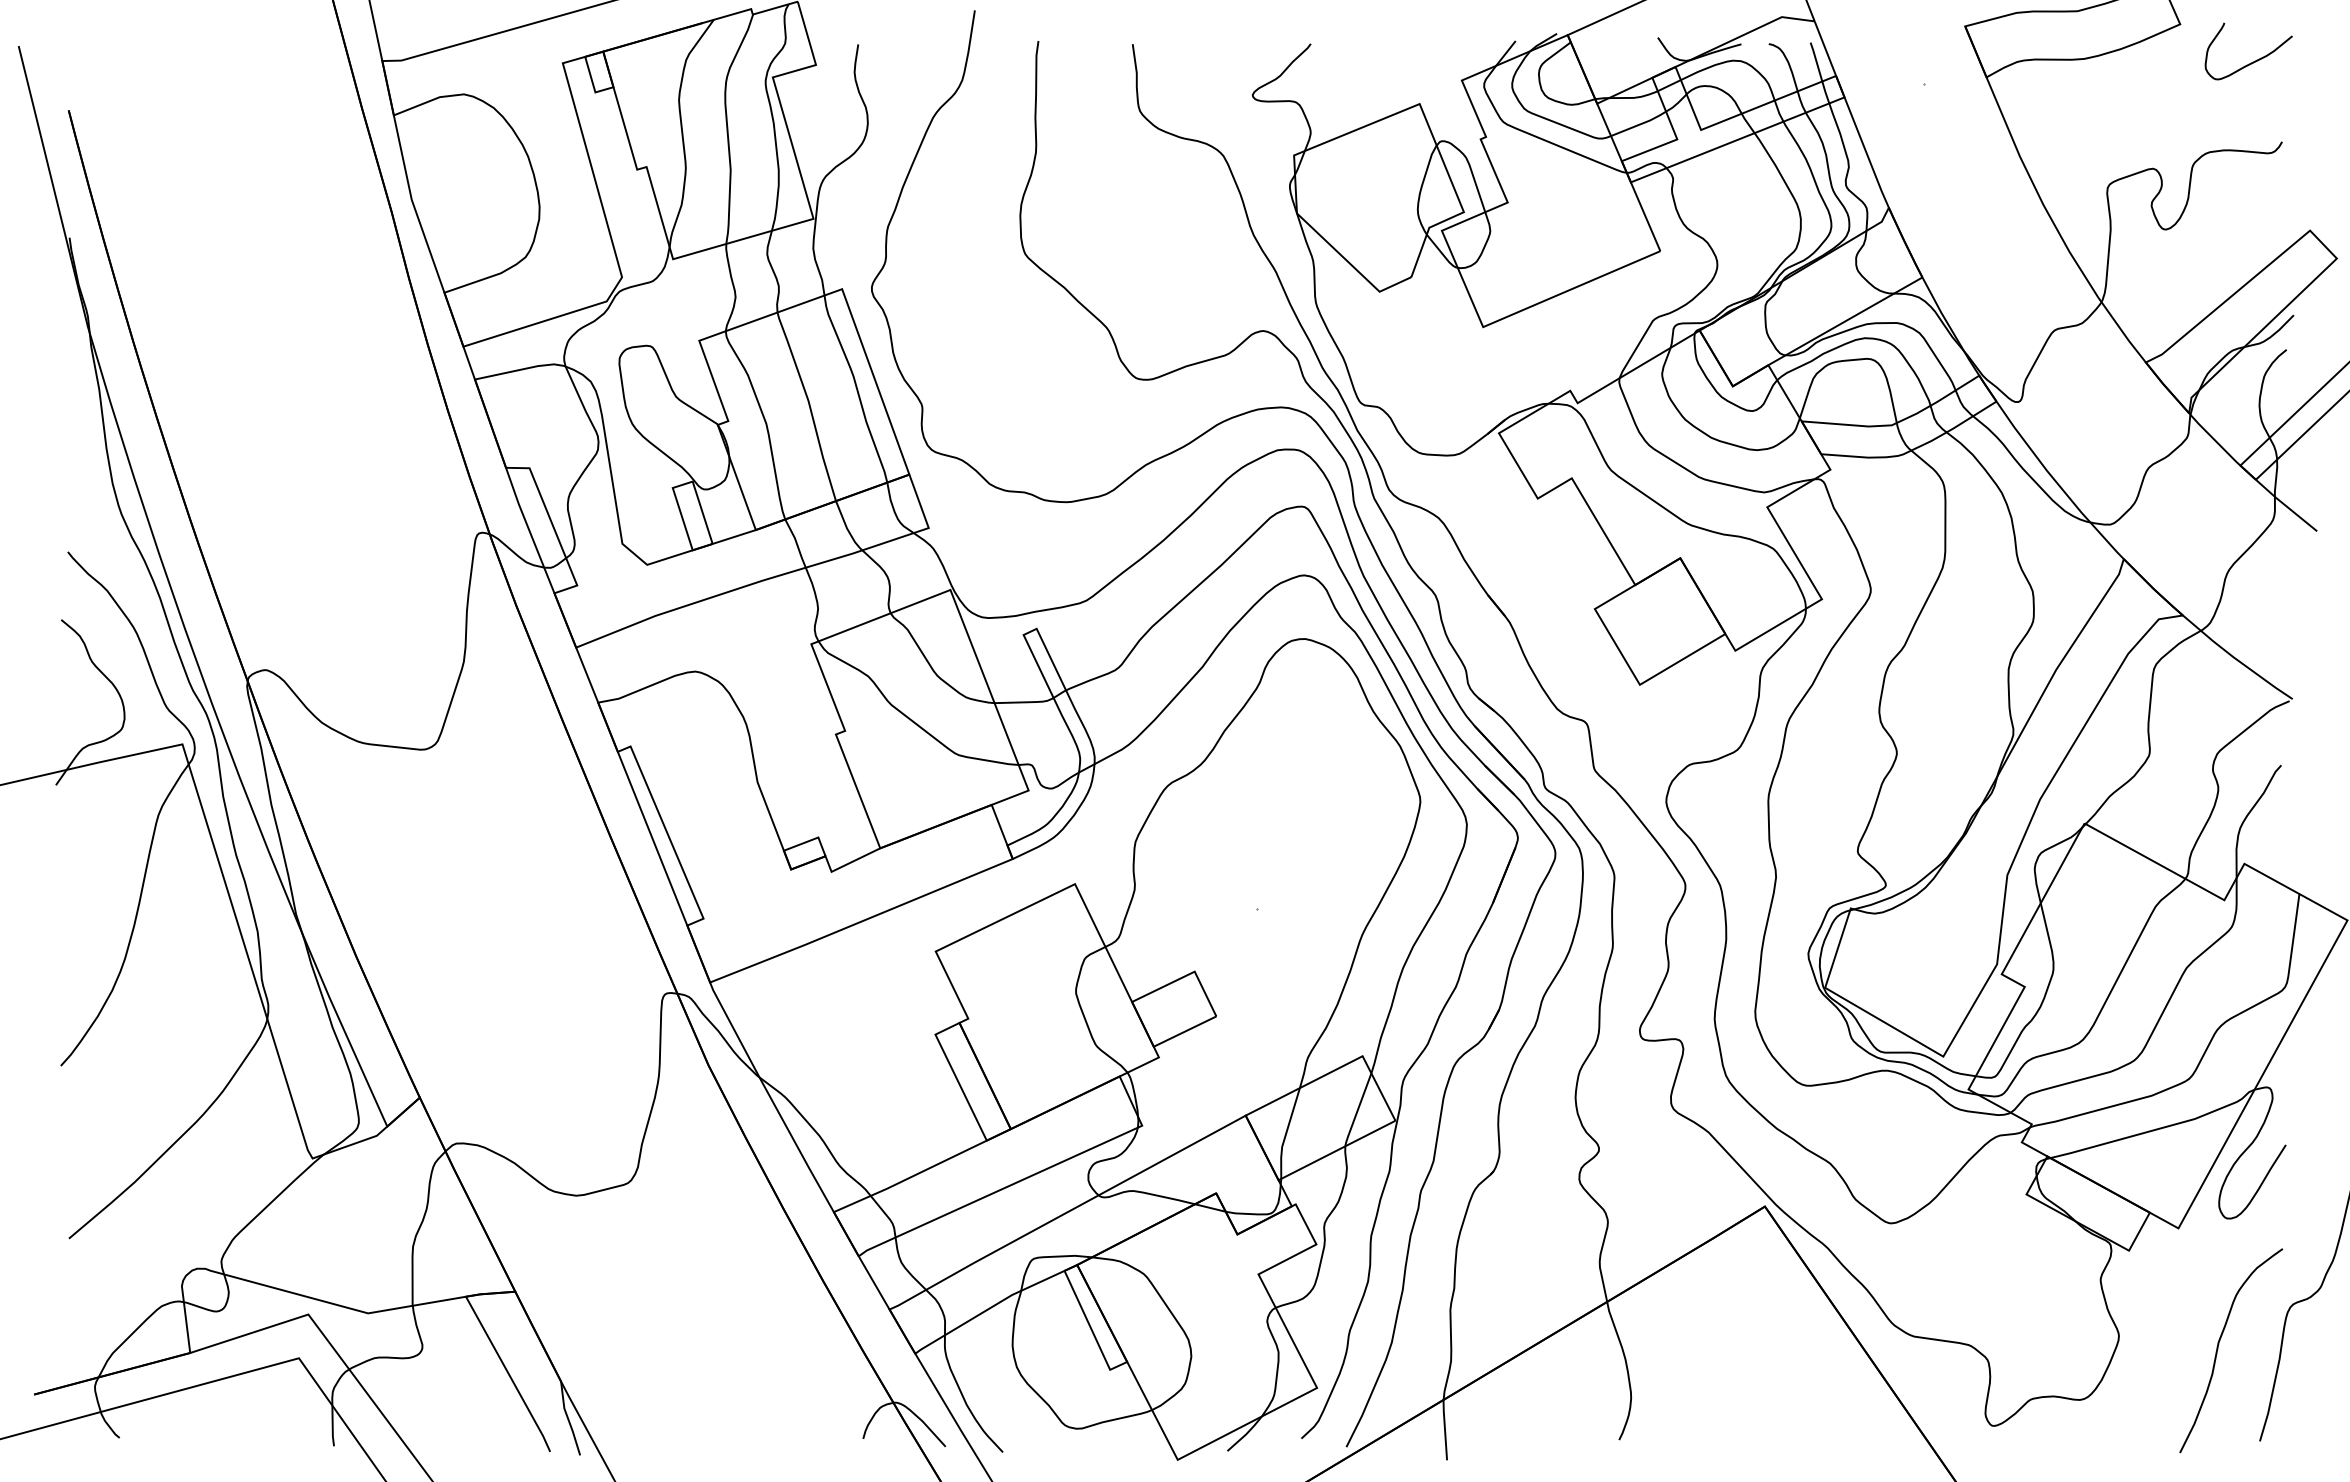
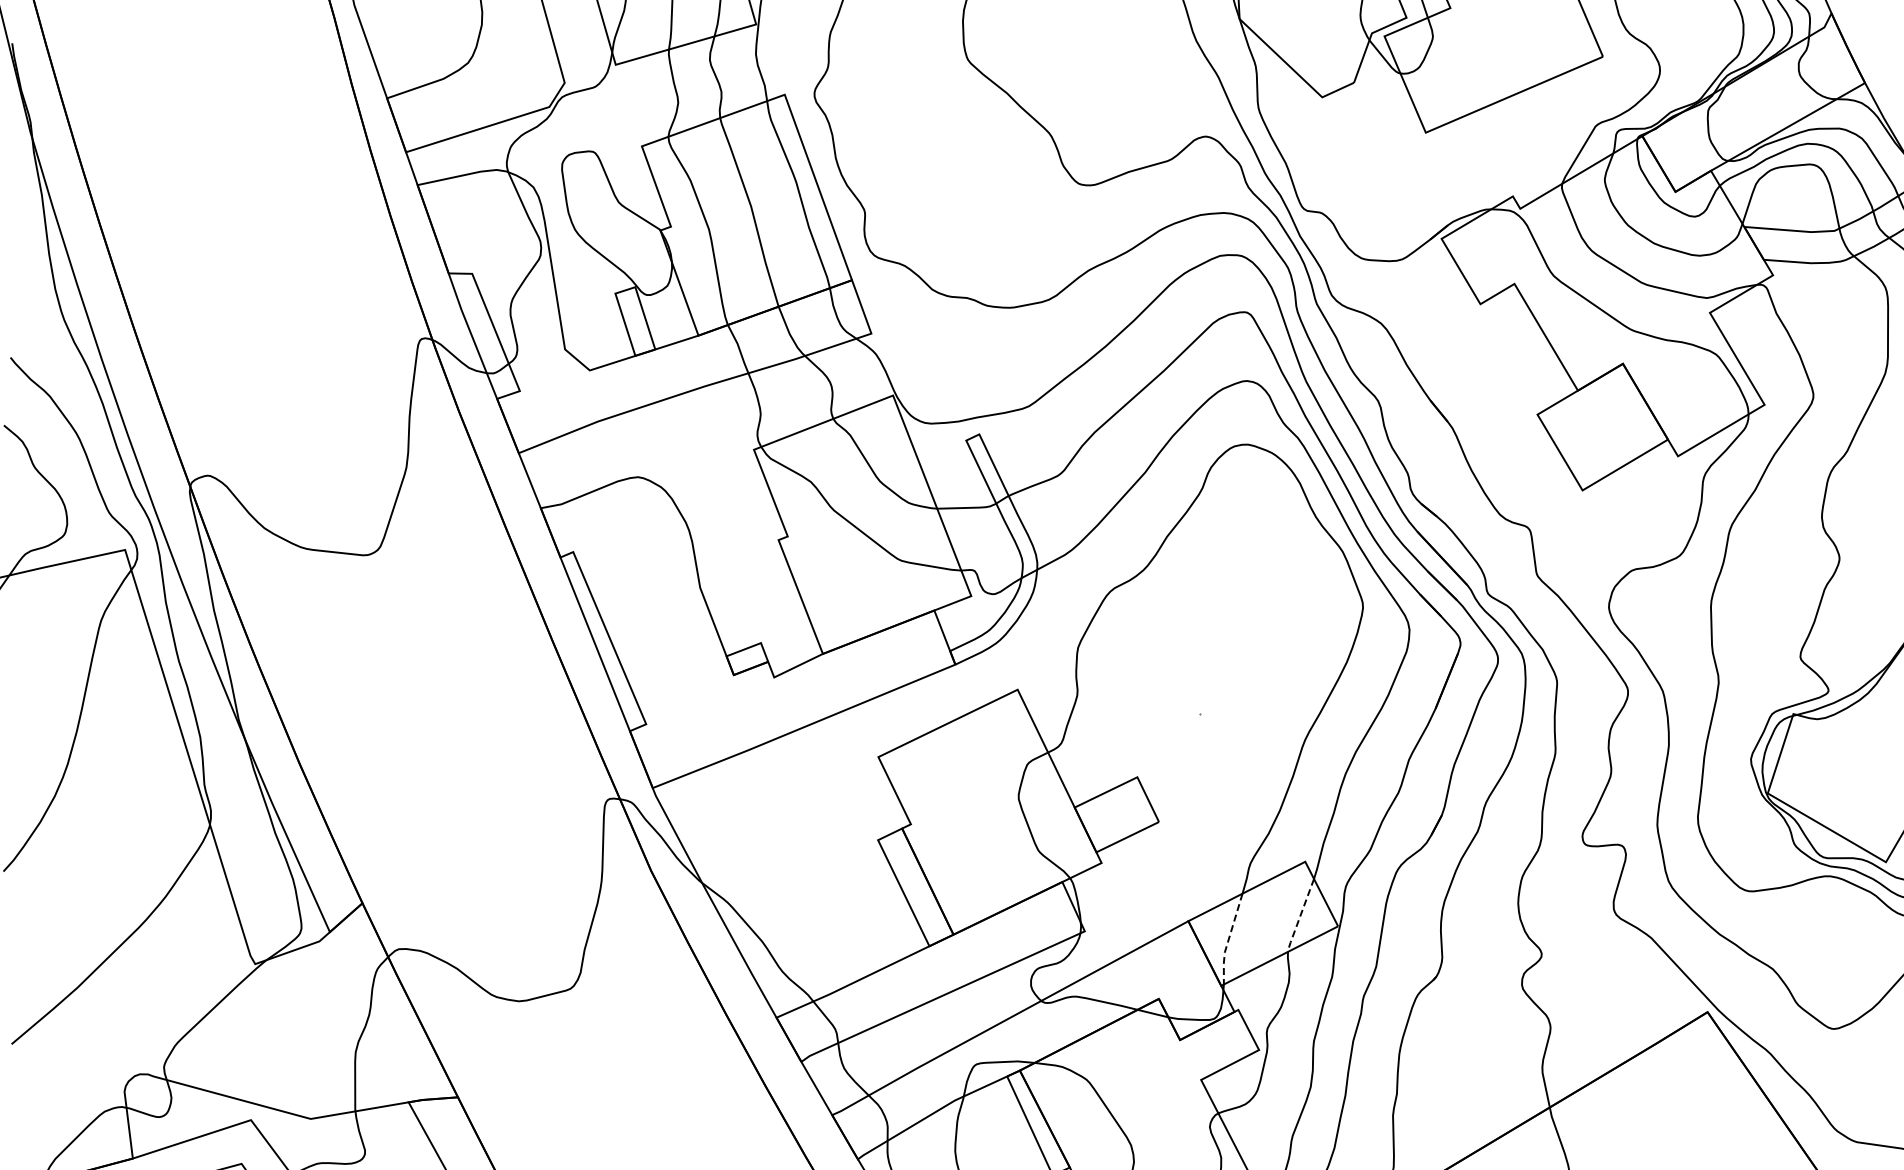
line: (1357, 1111) -> (1300, 917), solid -> dashed
line: (1285, 1134) -> (1228, 940), solid -> dashed

